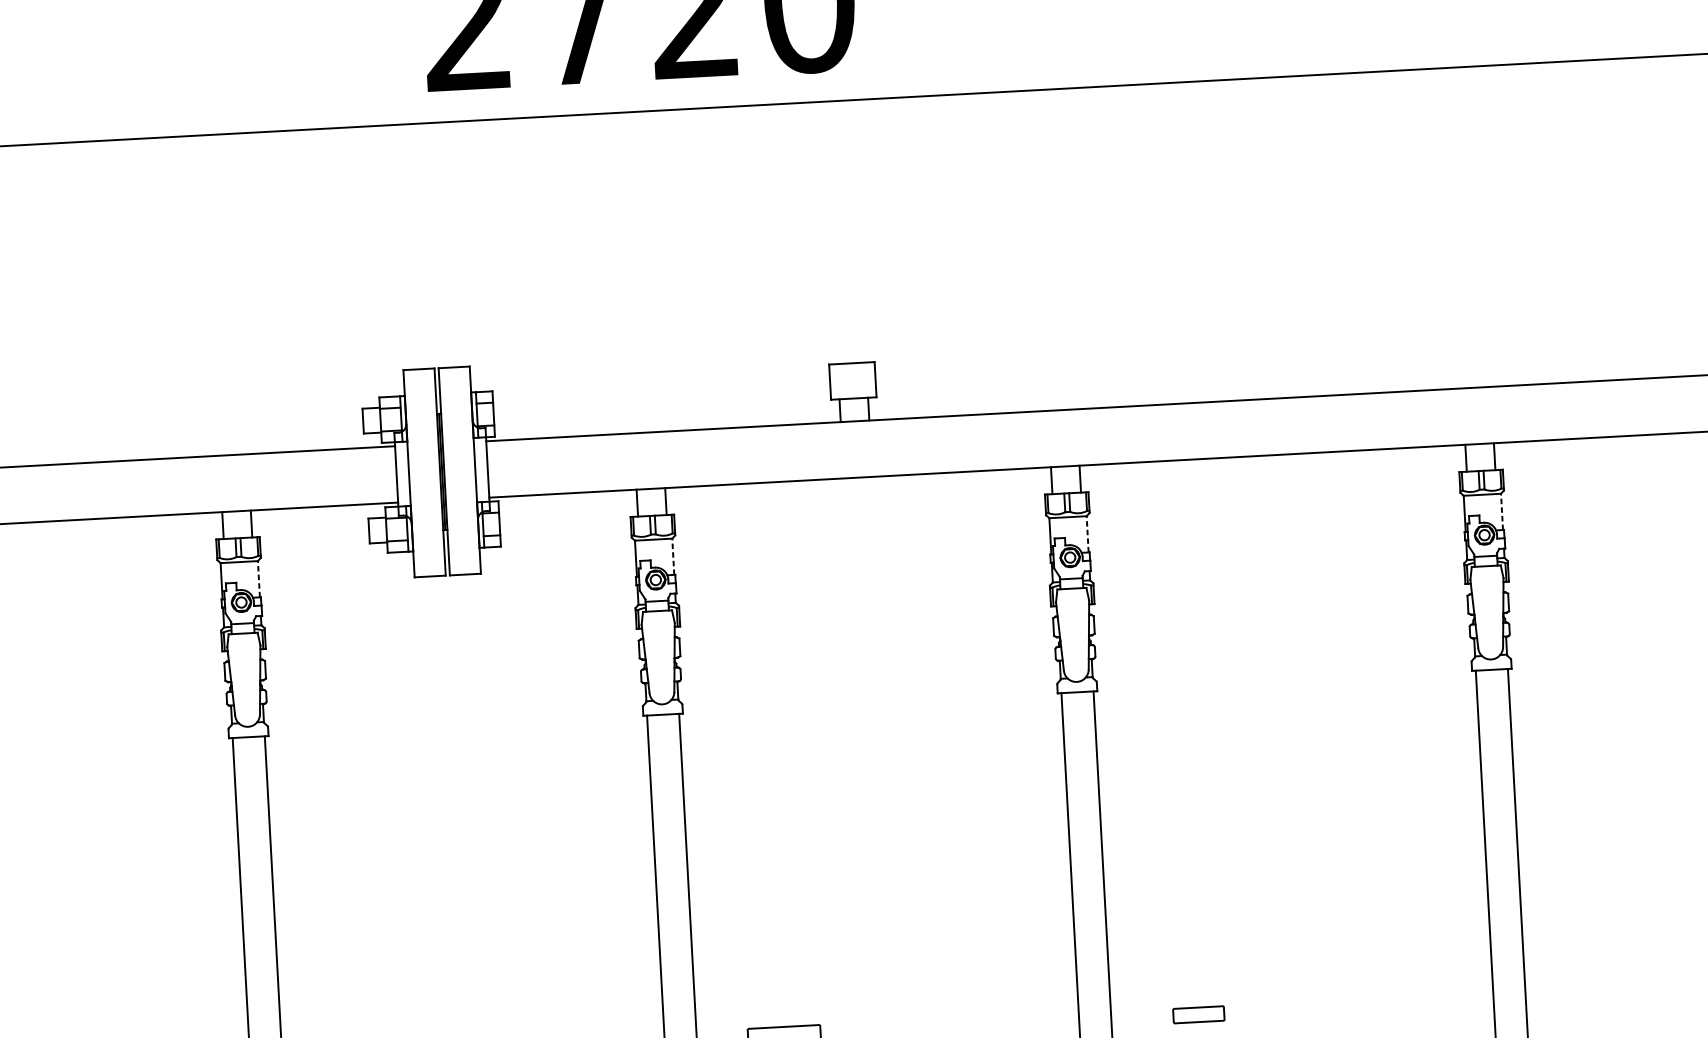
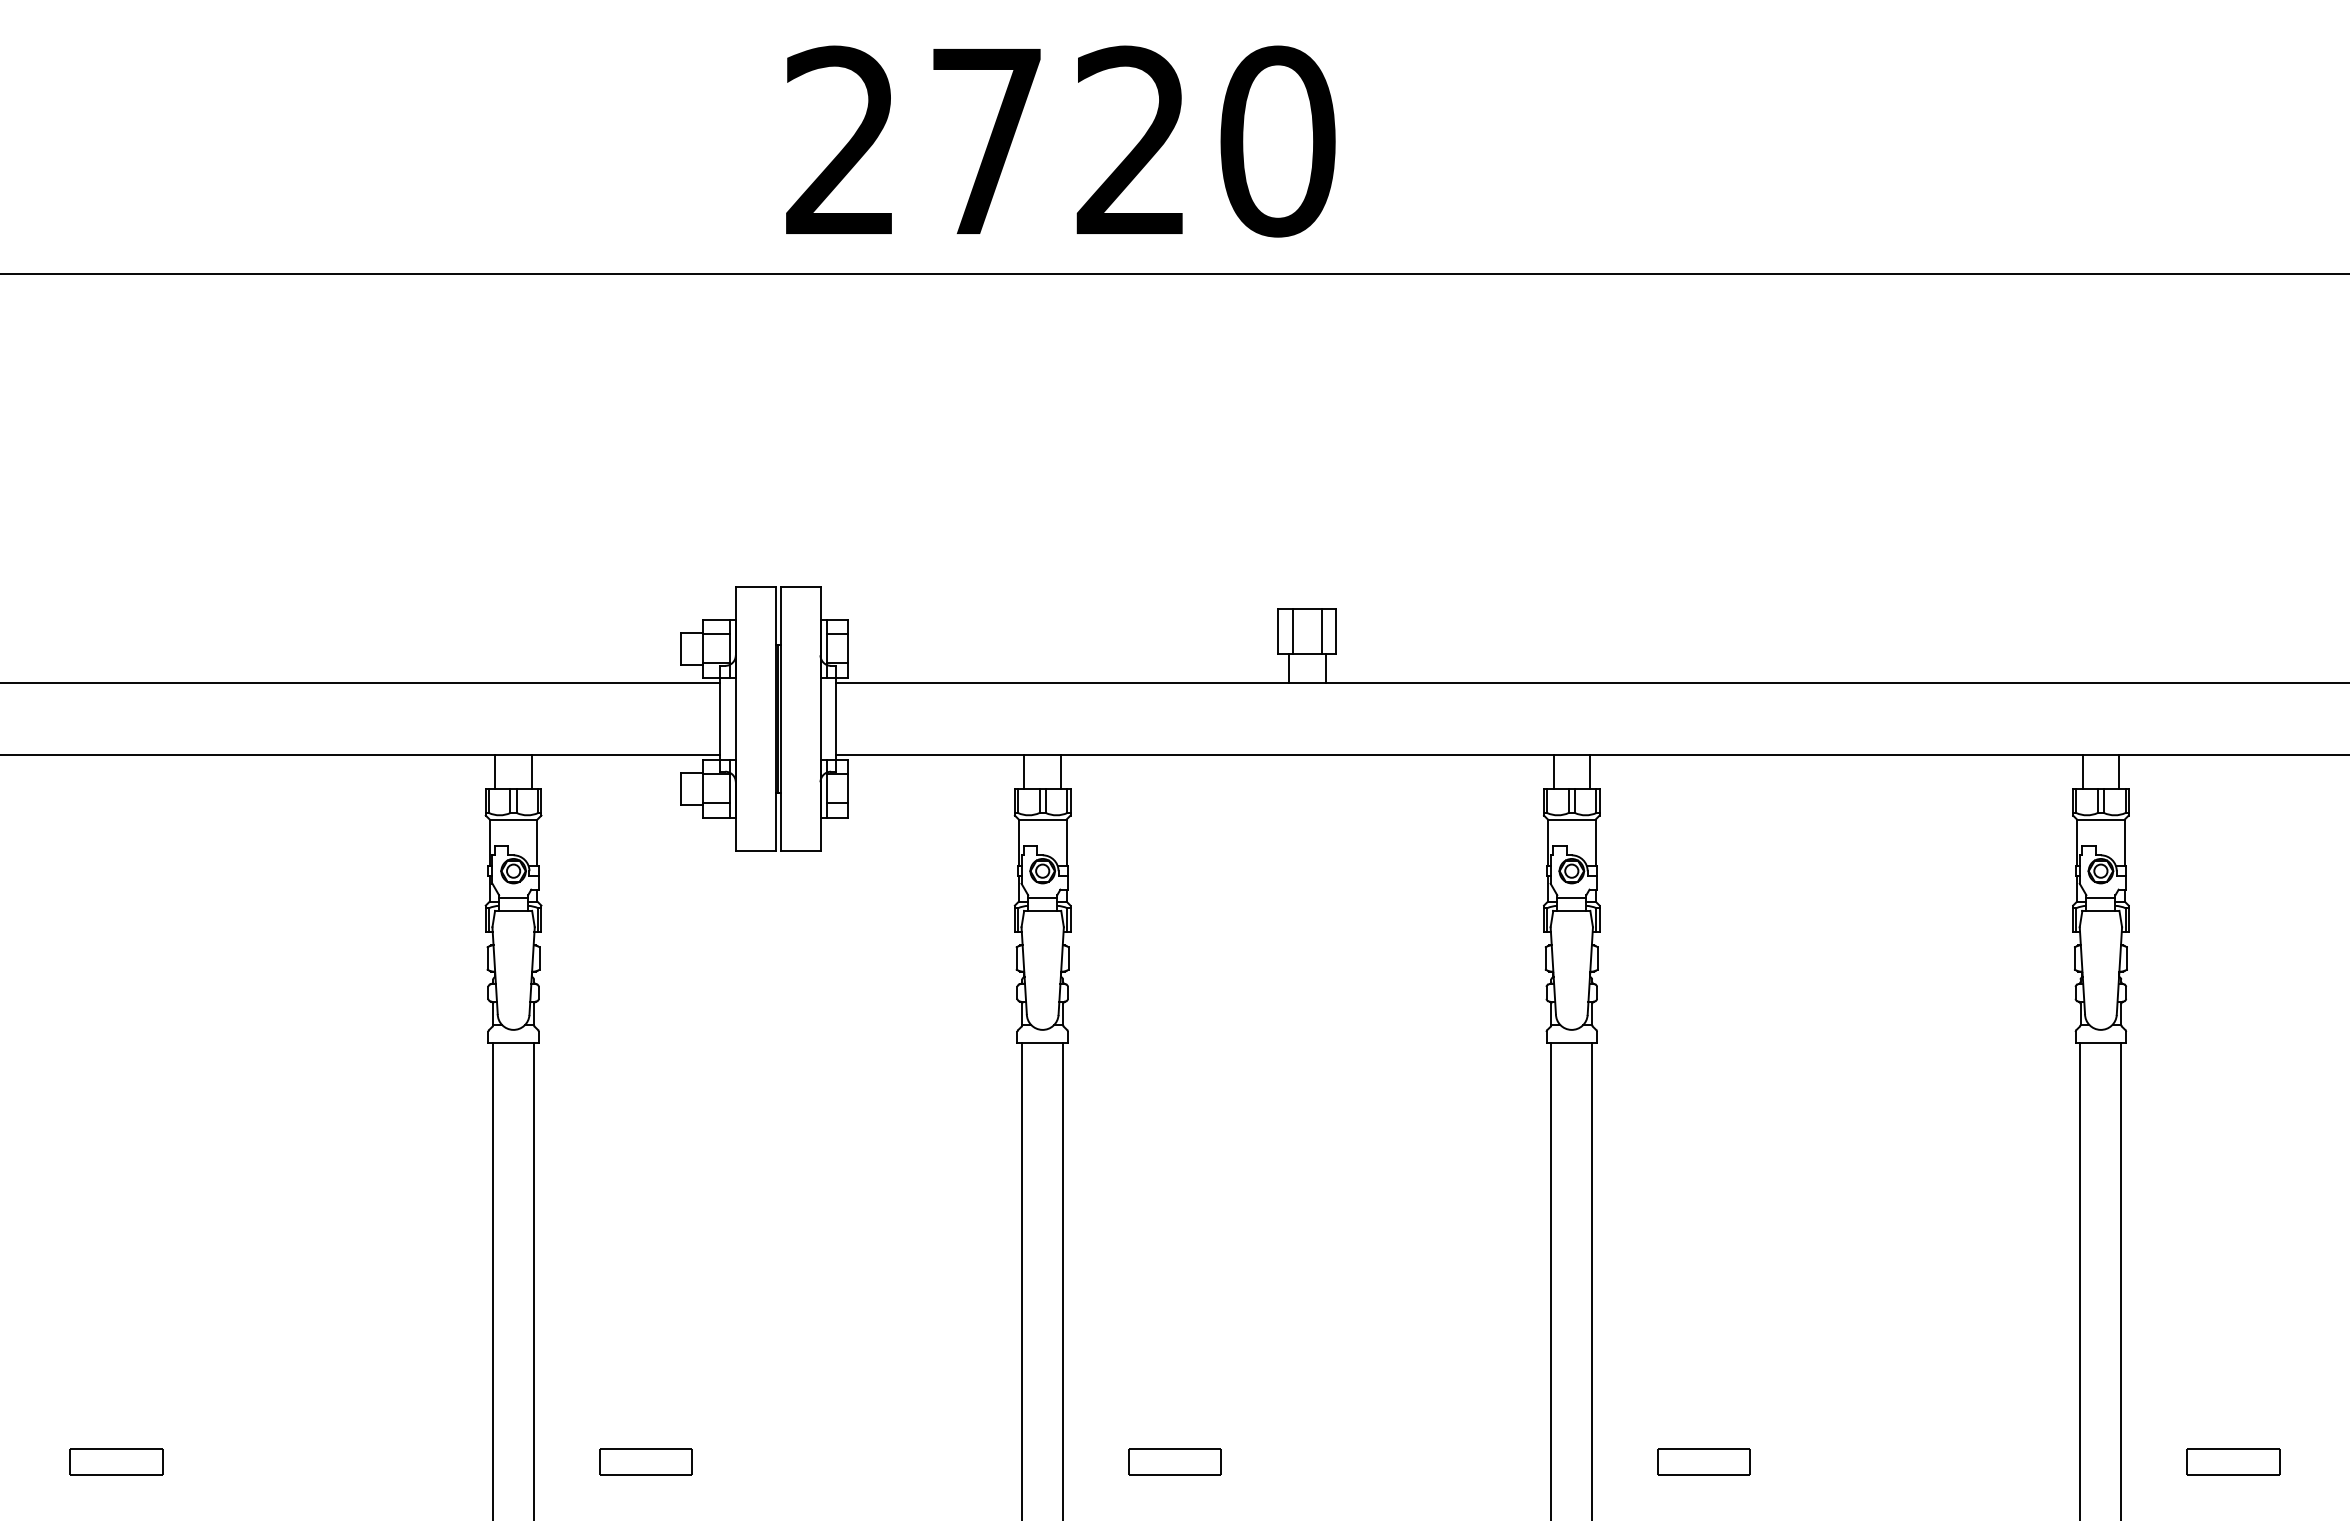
line: (863, 379) -> (1321, 630), added
line: (841, 380) -> (1292, 630), added
line: (1501, 511) -> (2124, 842), dashed -> solid
line: (1087, 534) -> (1595, 842), dashed -> solid
line: (673, 556) -> (1066, 842), dashed -> solid
line: (258, 579) -> (537, 842), dashed -> solid
part: (1613, 991) -> (2233, 1461), added
part: (1198, 1014) -> (1703, 1461), size x1.43

